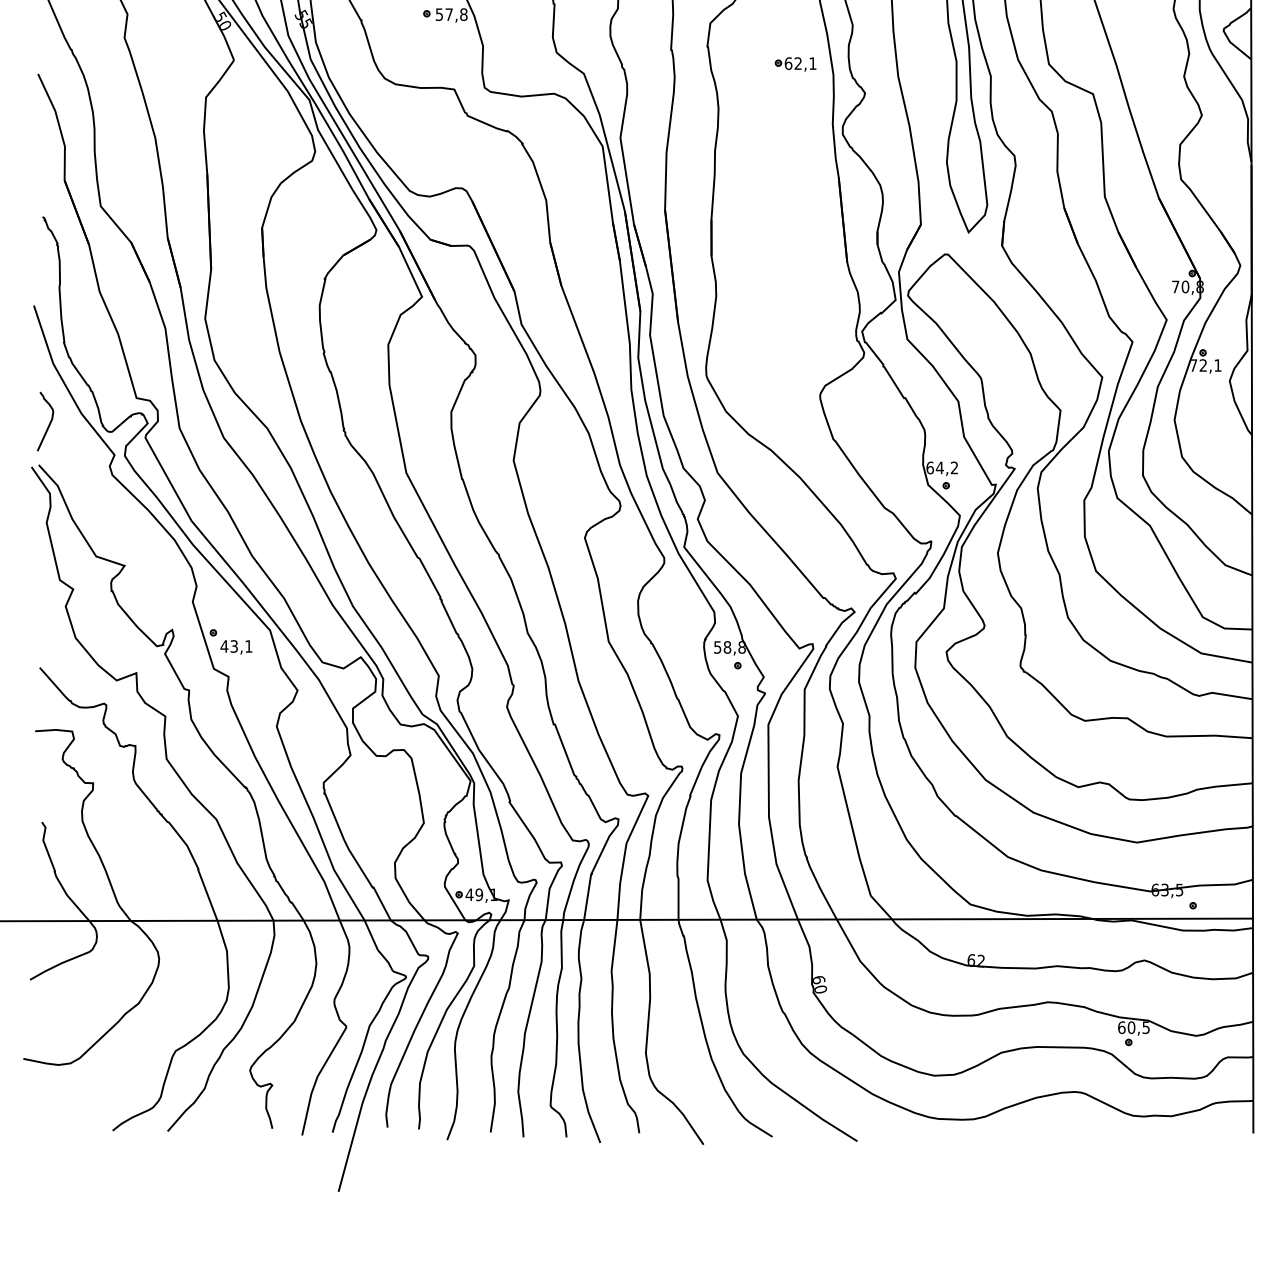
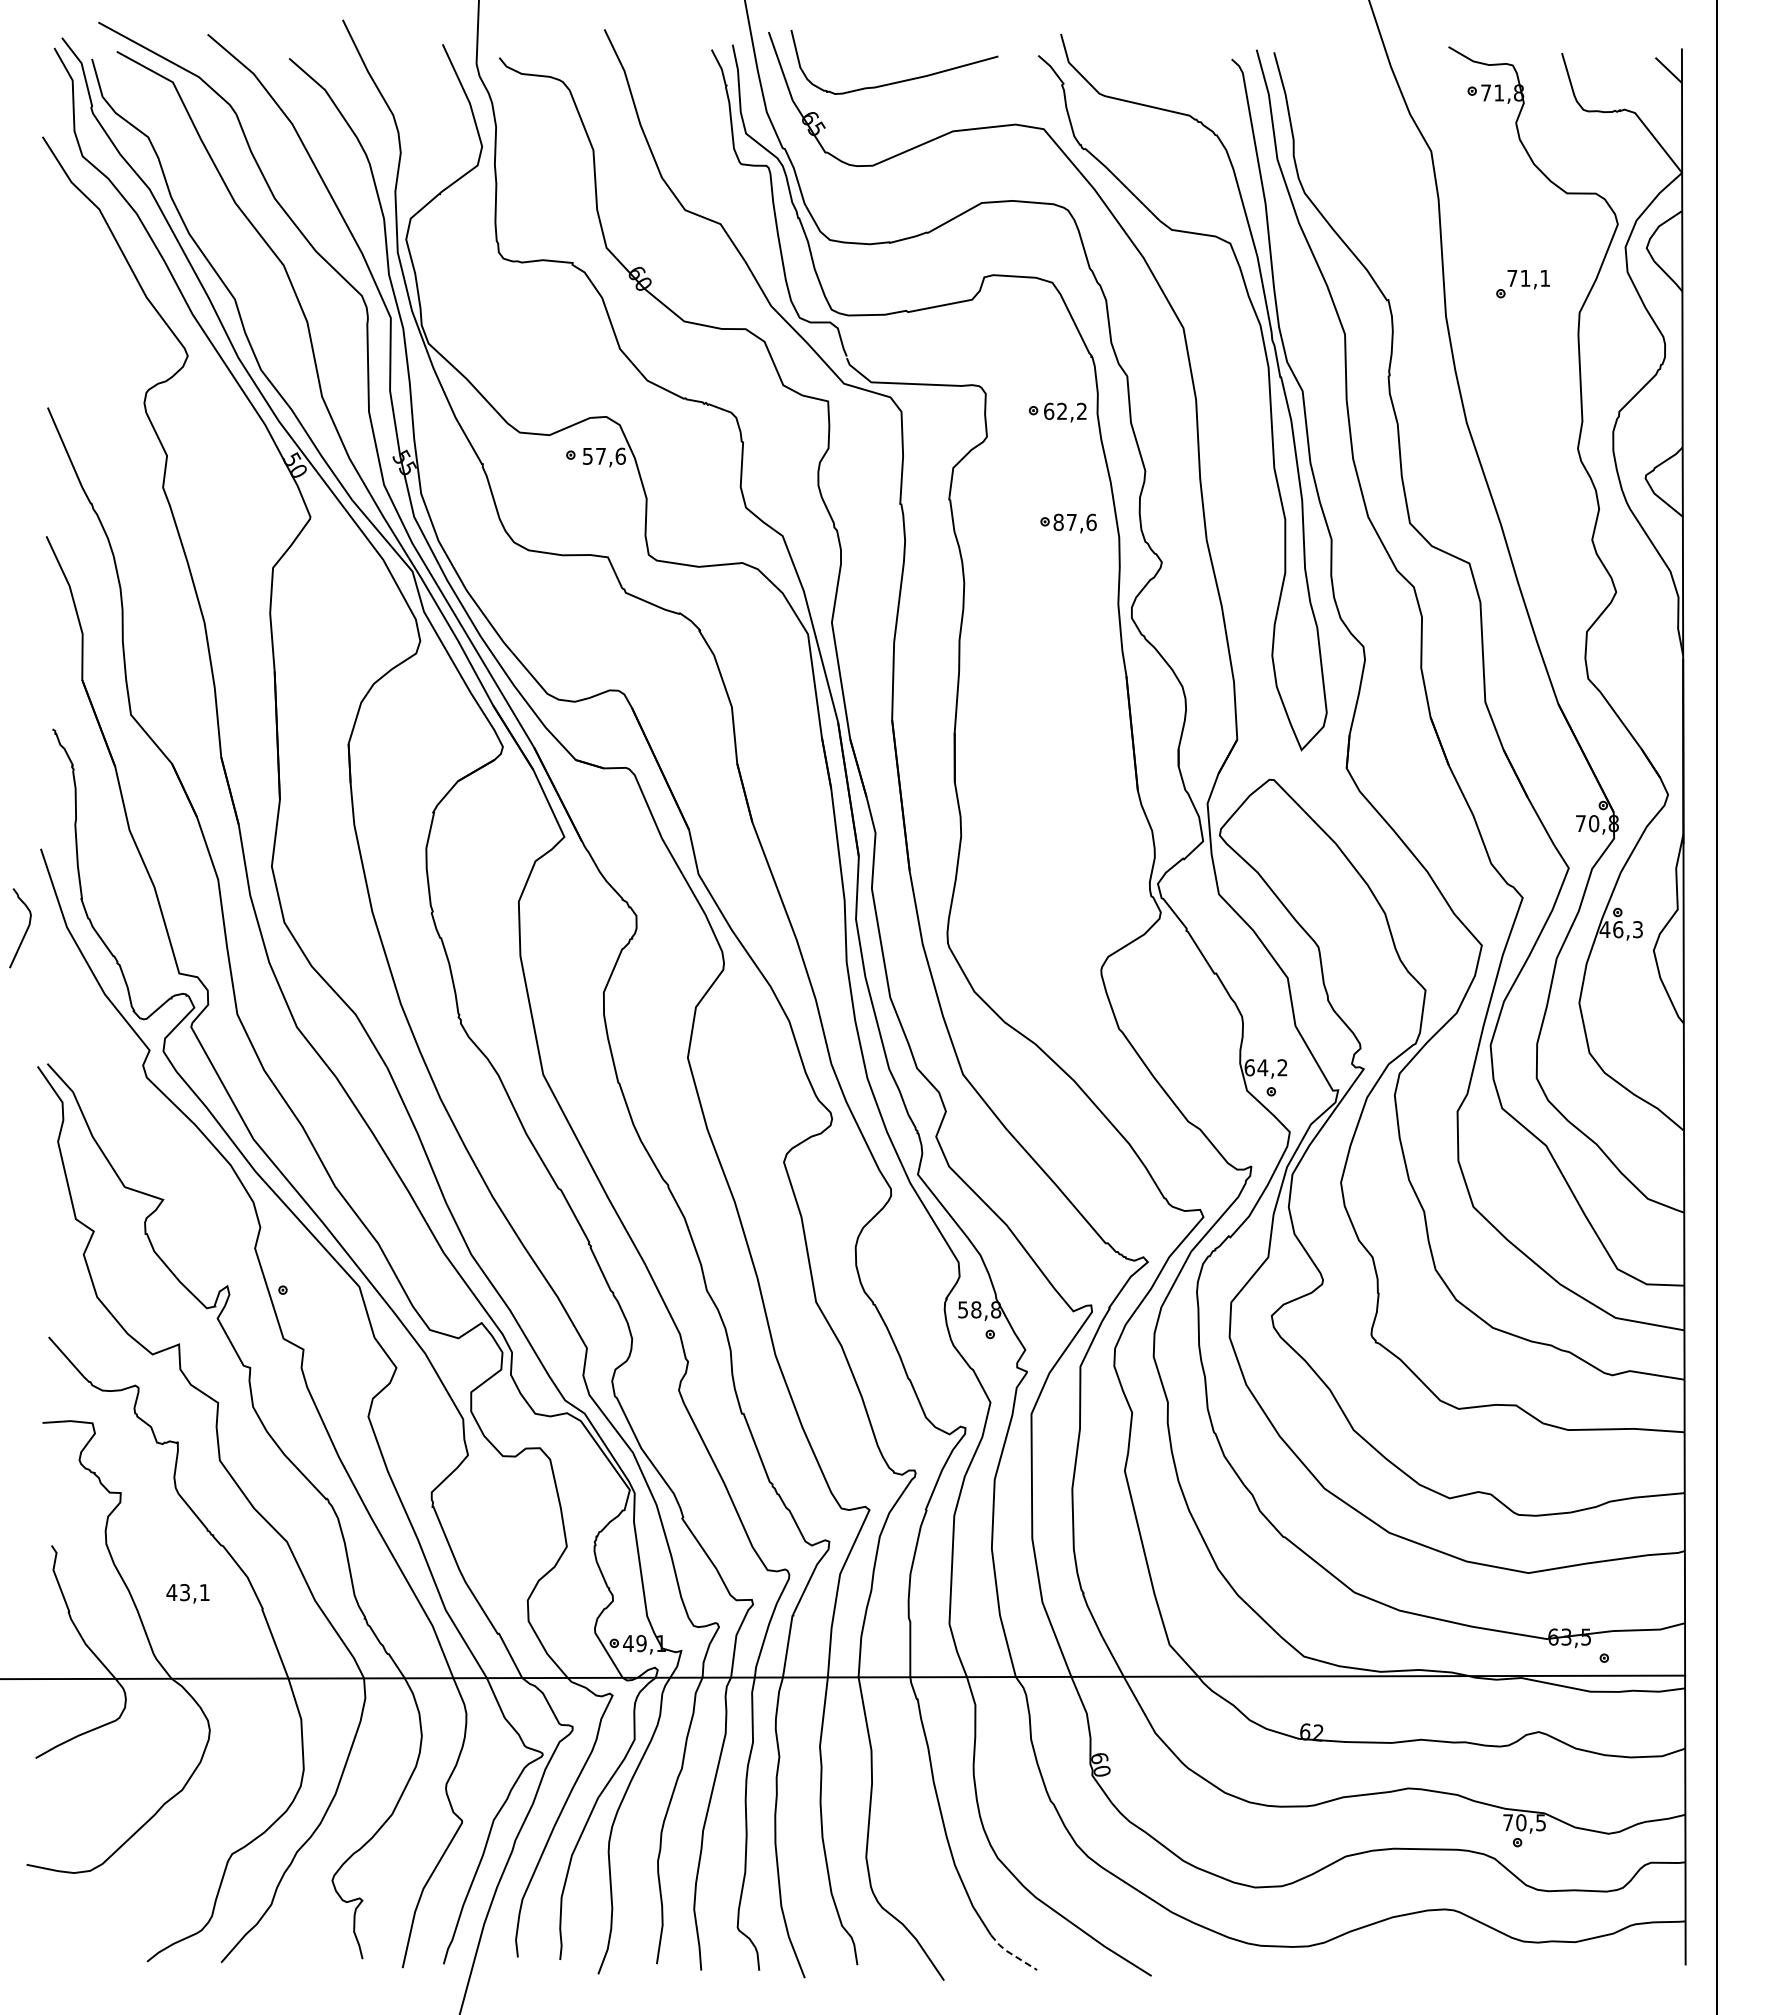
text: (463, 14) -> (620, 455), 57,8 -> 57,6
text: (800, 62) -> (1074, 521), 62,1 -> 87,6
text: (1205, 365) -> (1620, 929), 72,1 -> 46,3
curve: (49, 424) -> (25, 931), moved
text: (236, 647) -> (187, 1593), moved
text: (1122, 1027) -> (1508, 1822), 60,5 -> 70,5
line: (753, 1124) -> (1011, 1953), solid -> dashed

